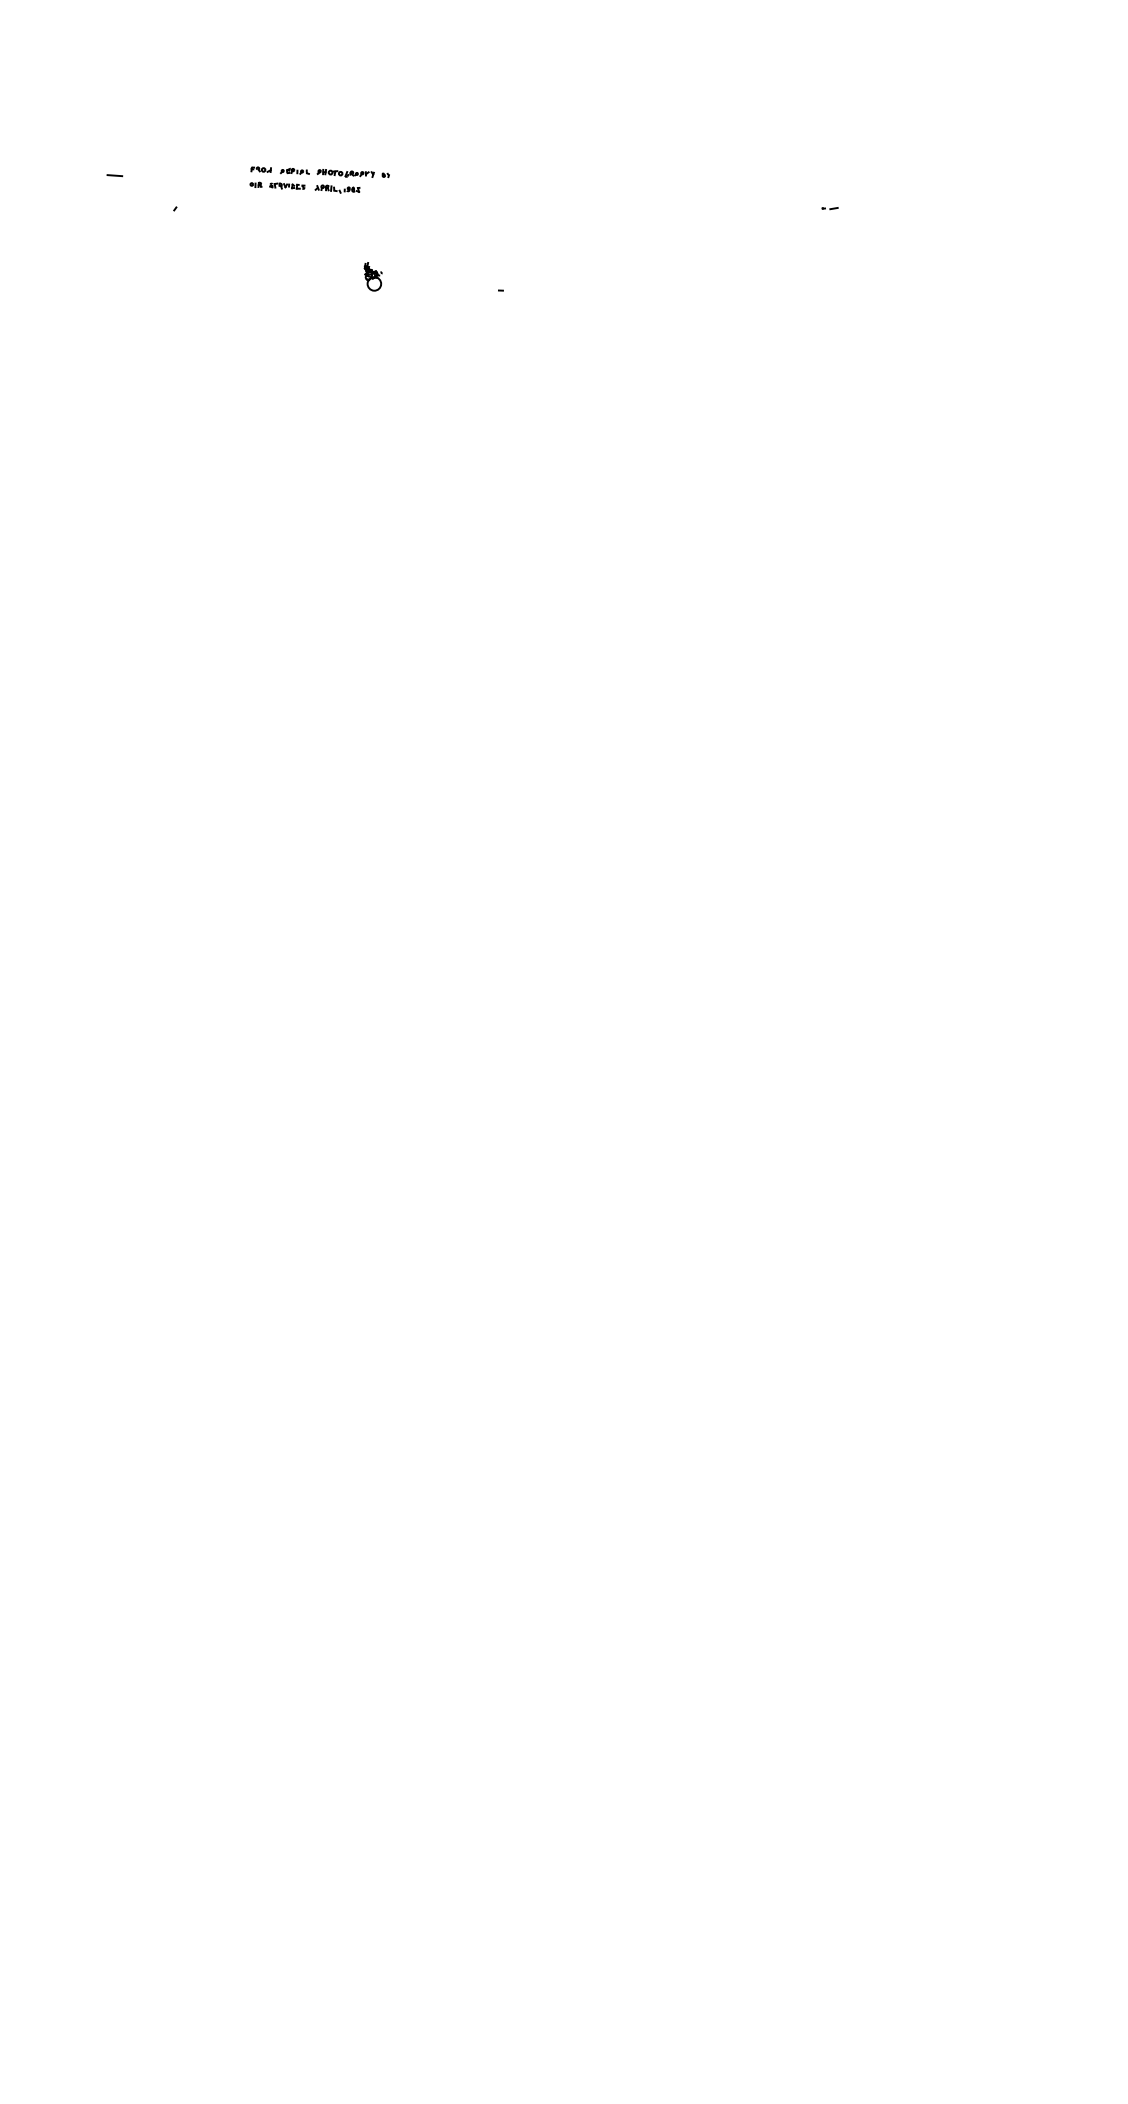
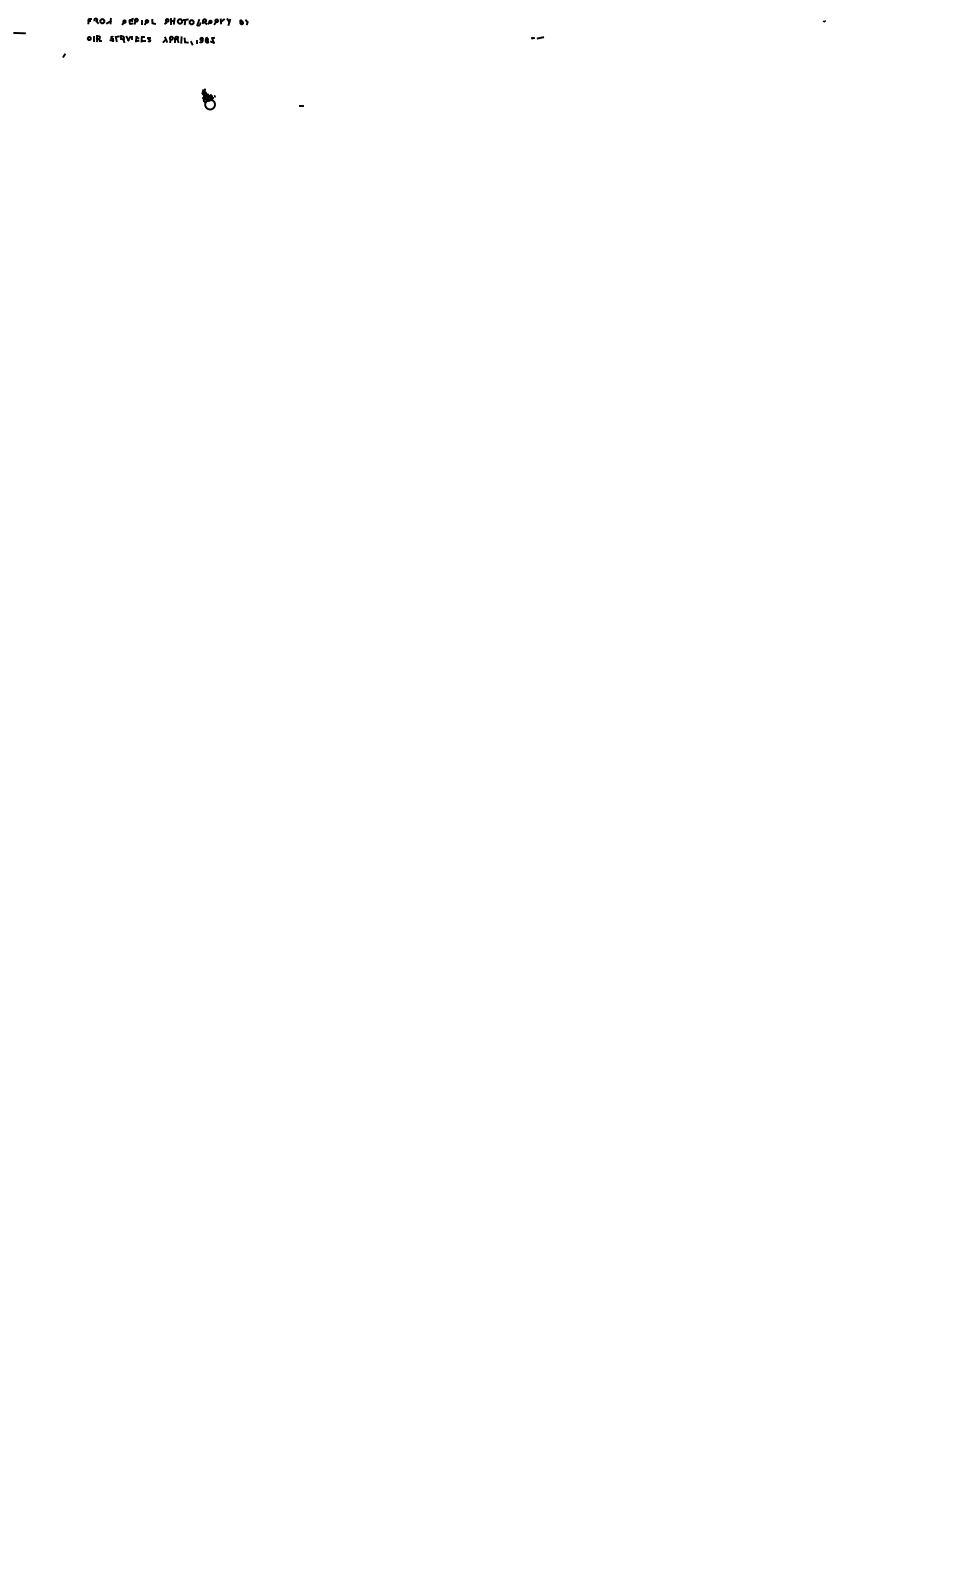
part: (319, 180) -> (167, 31), size x1.6

